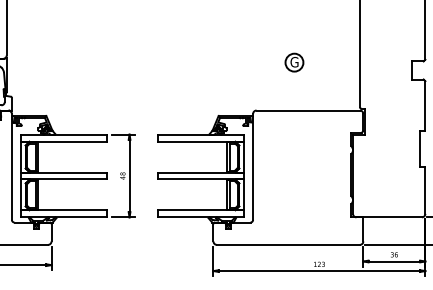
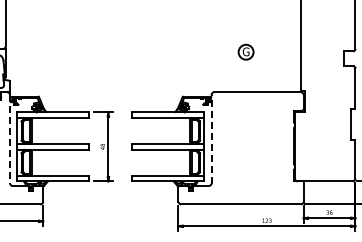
line: (253, 165) -> (211, 138), solid -> dashed
line: (12, 167) -> (10, 139), solid -> dashed

